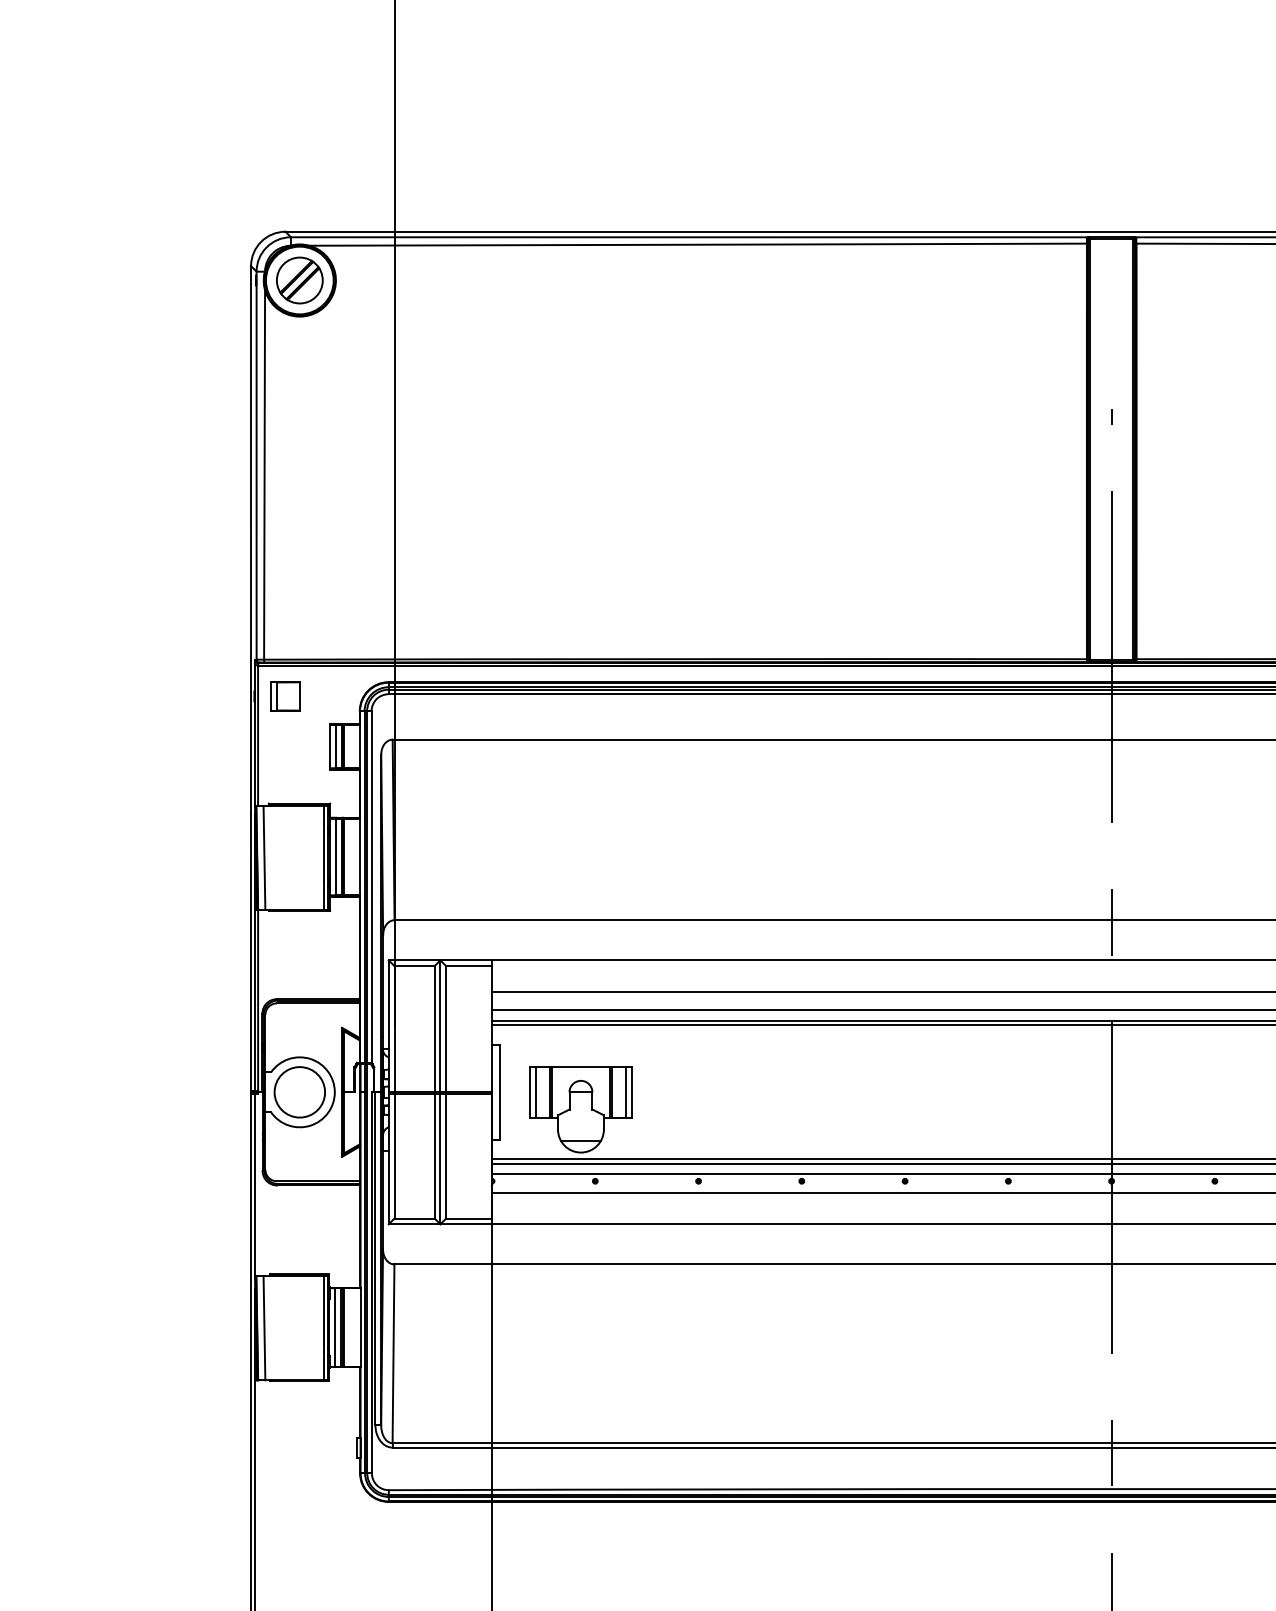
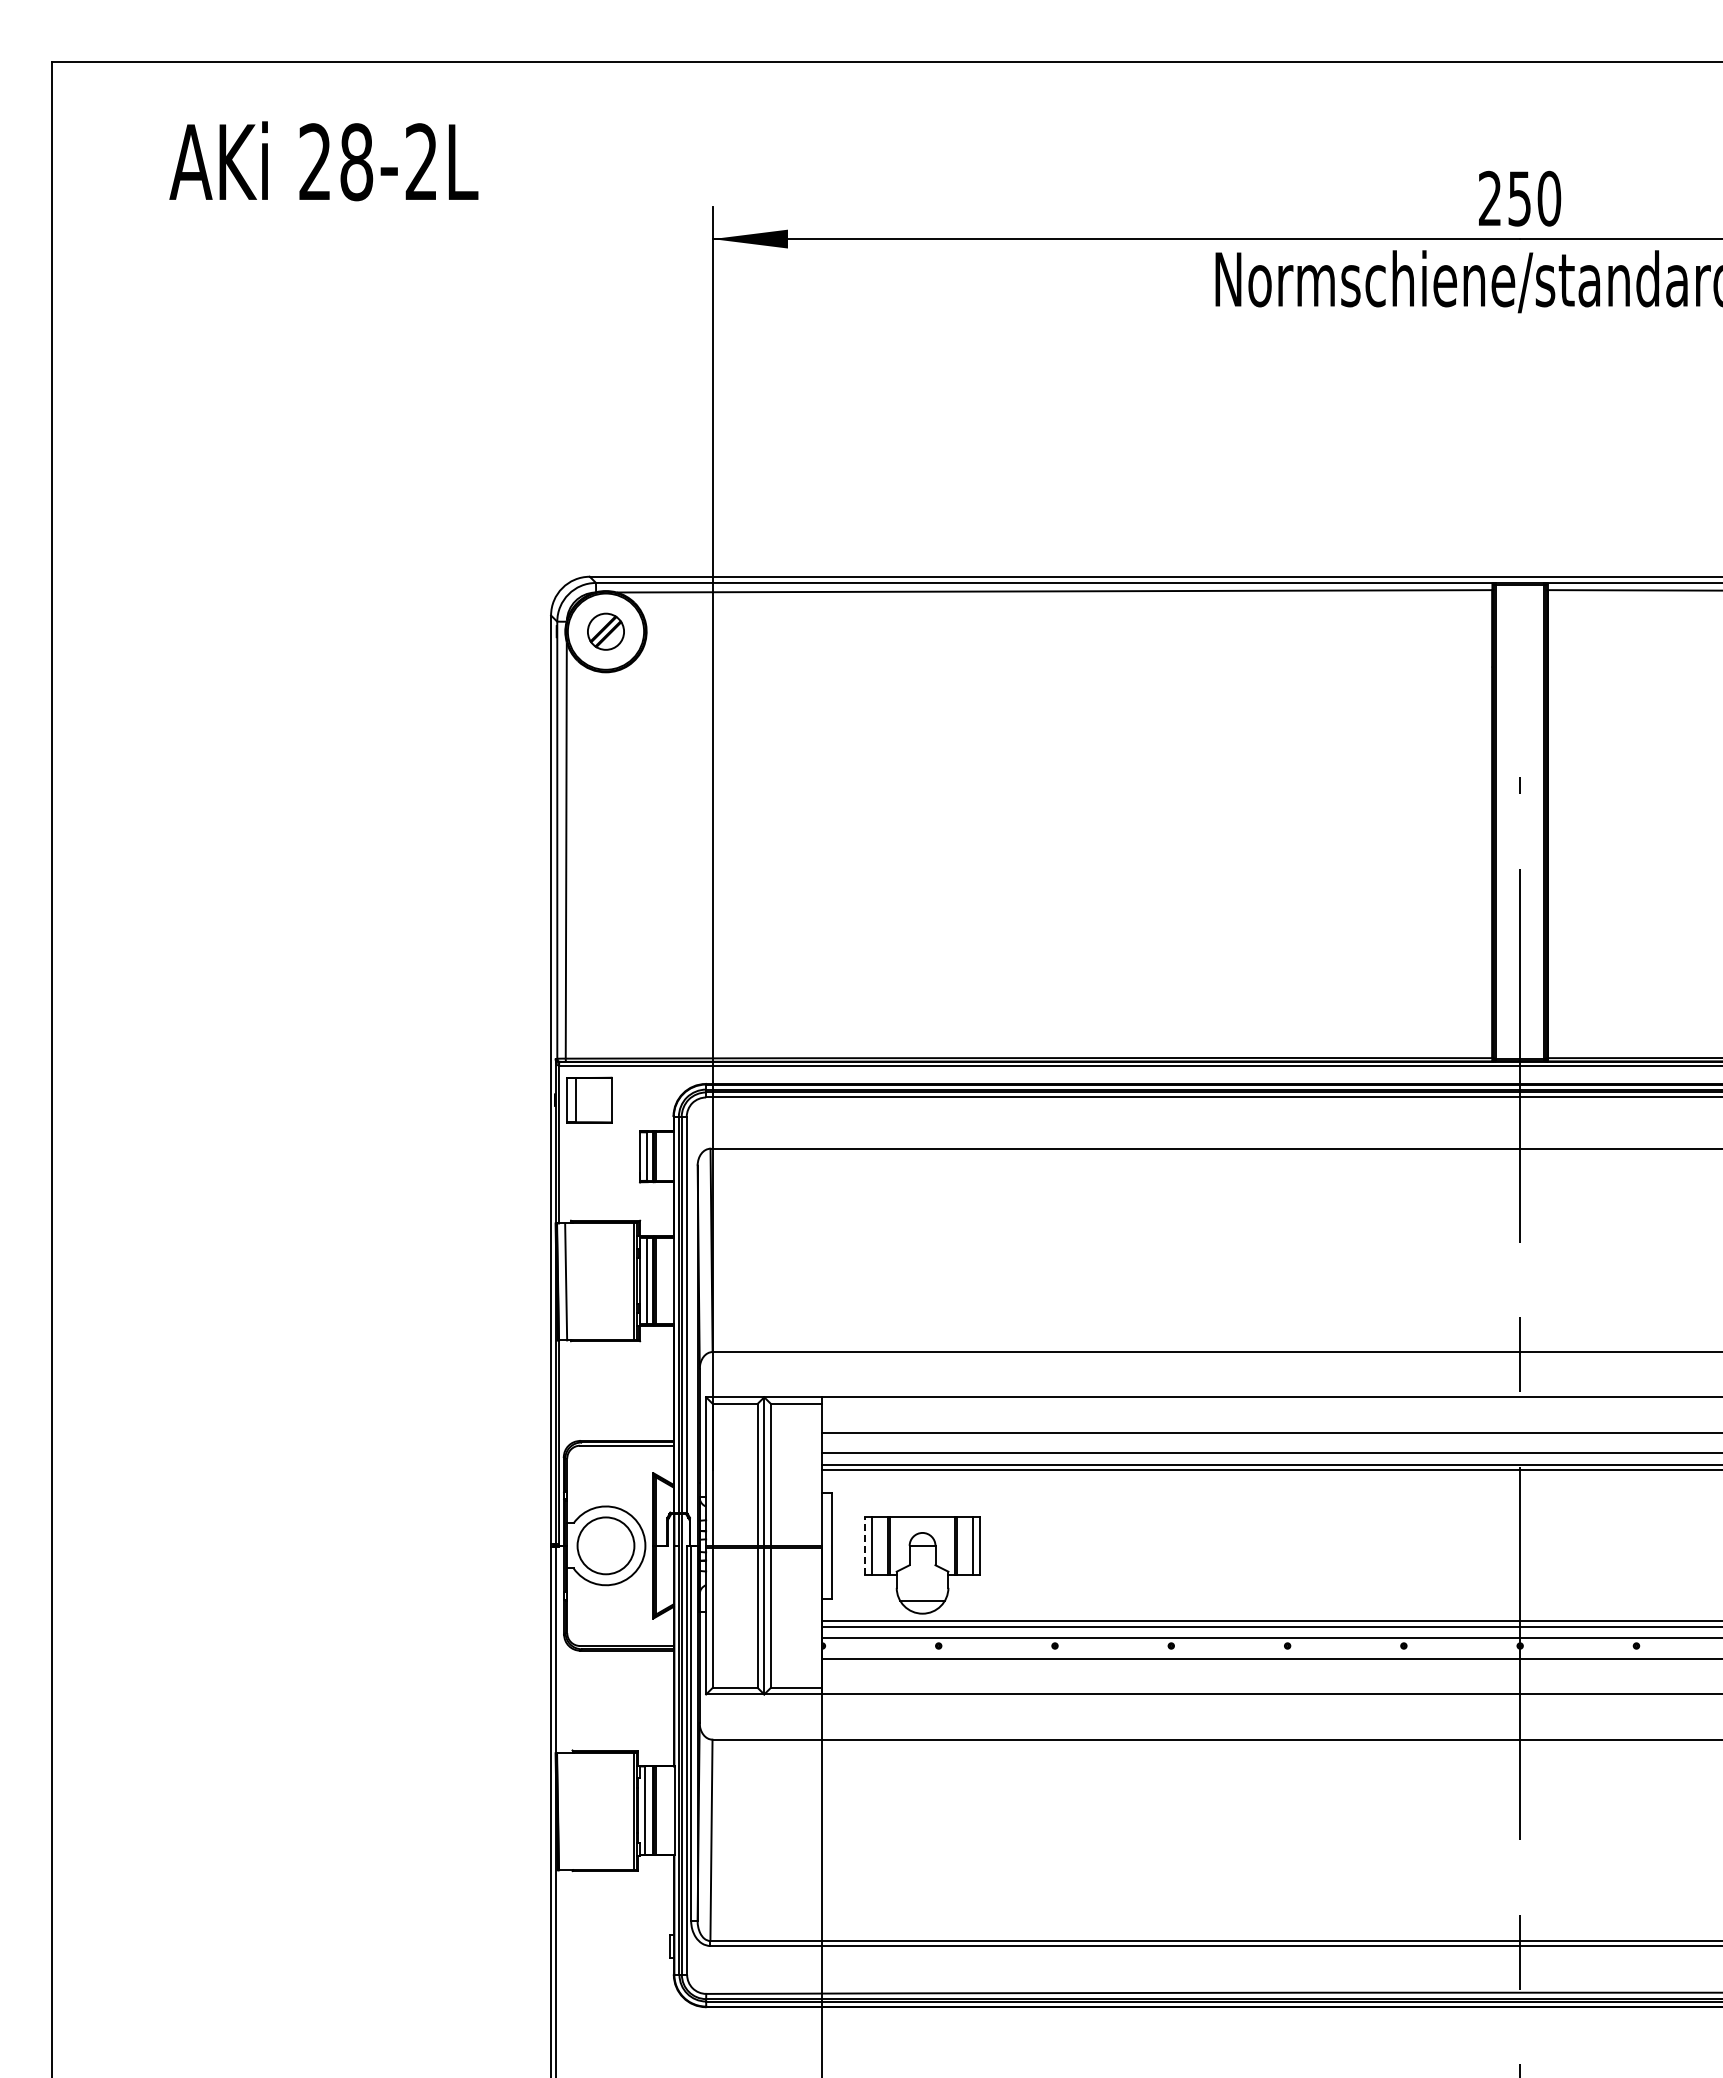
part: (299, 280) -> (605, 631), size x0.7
part: (285, 695) -> (589, 1099), size x1.4
line: (530, 1092) -> (865, 1545), solid -> dashed
line: (264, 1328) -> (566, 1811), removed

